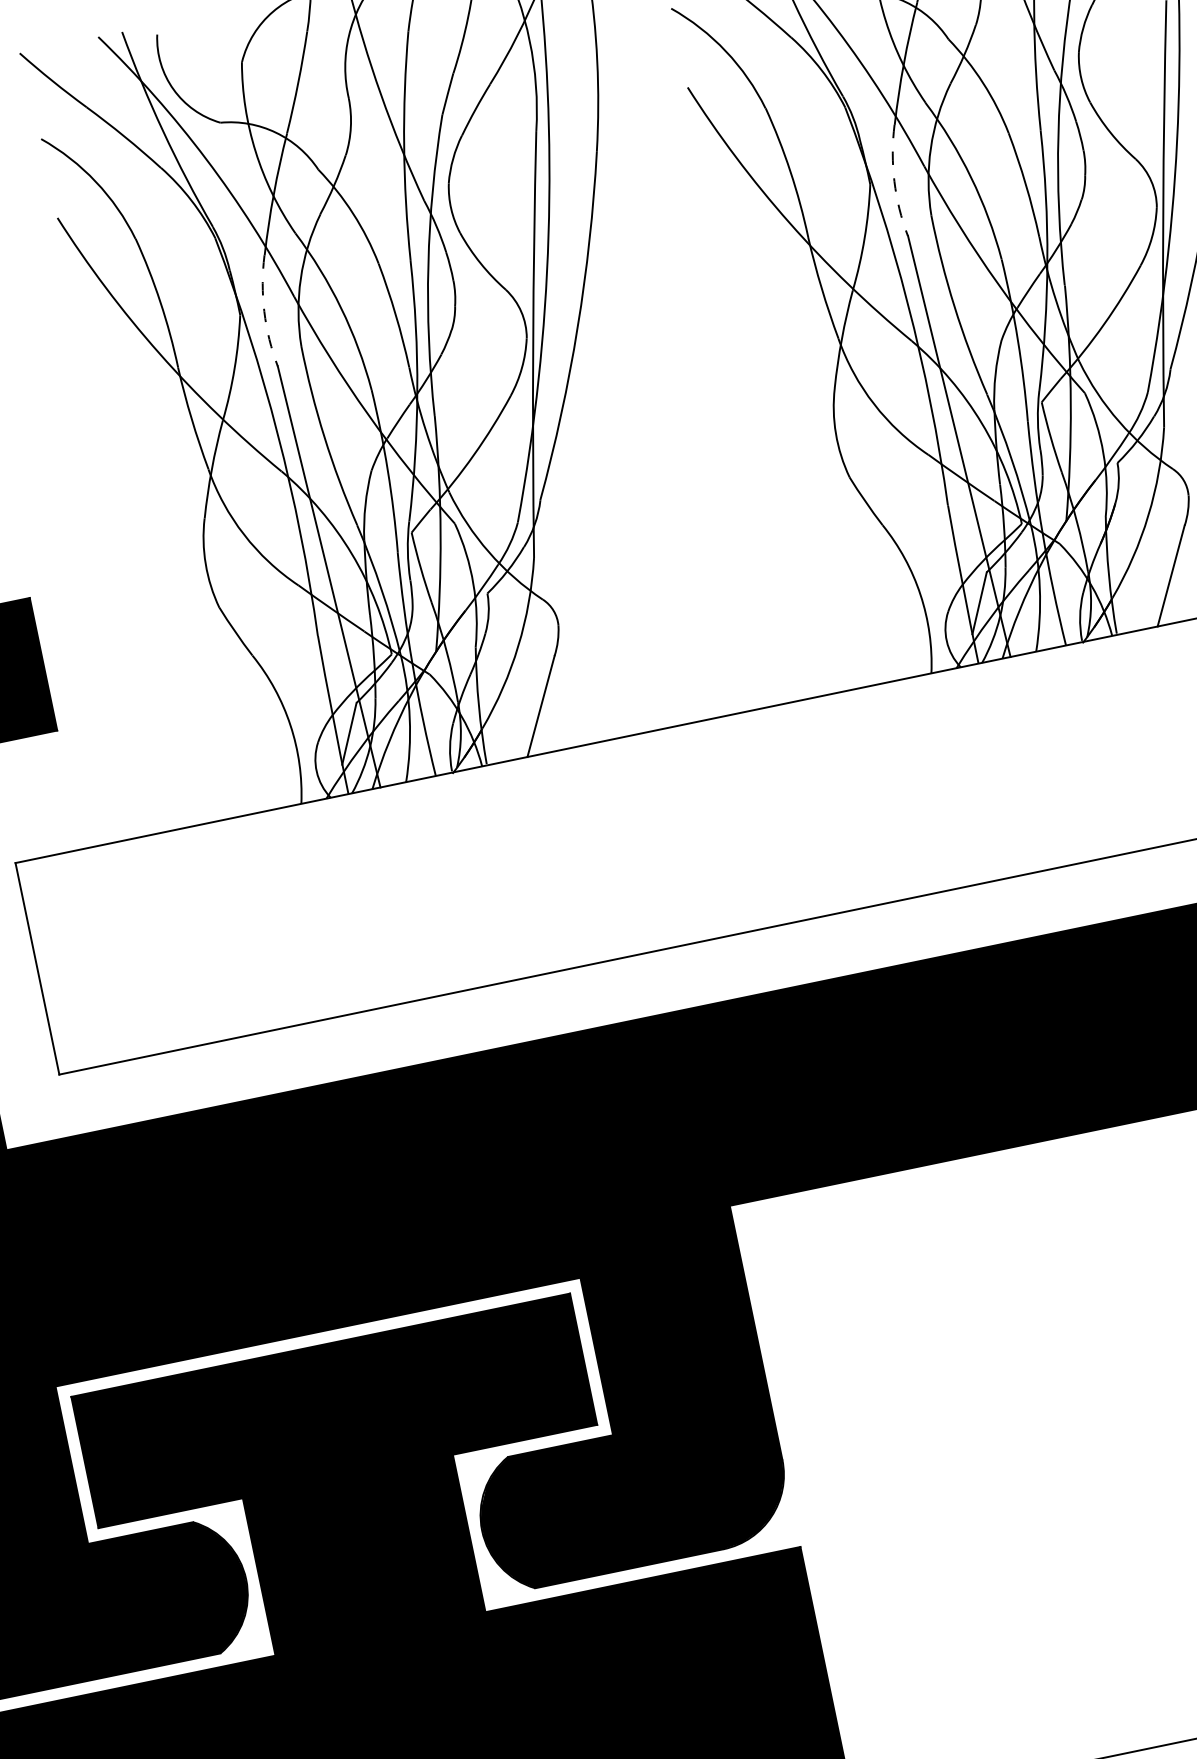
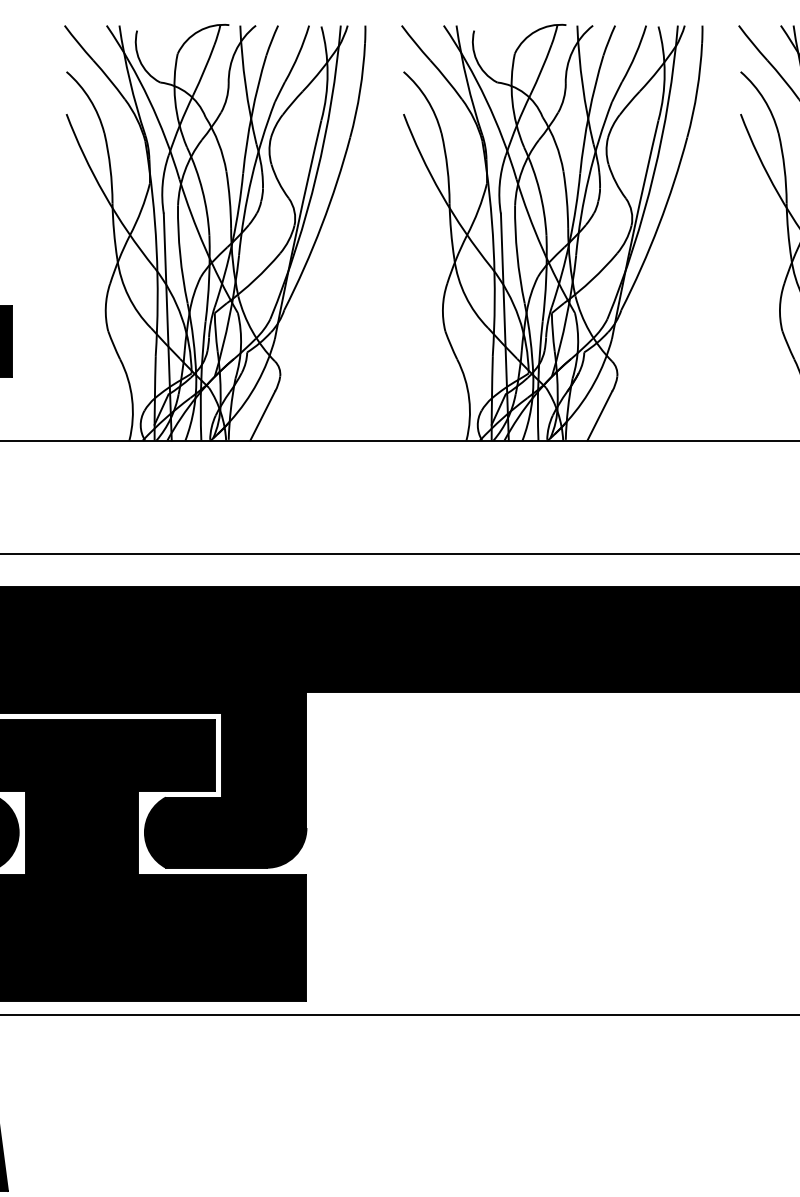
arc: (894, 182) -> (499, 184), dashed -> solid
arc: (264, 312) -> (162, 184), dashed -> solid

